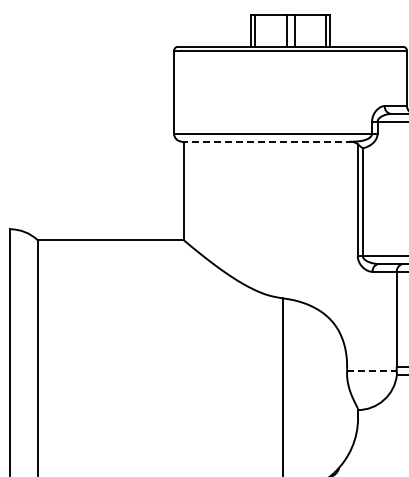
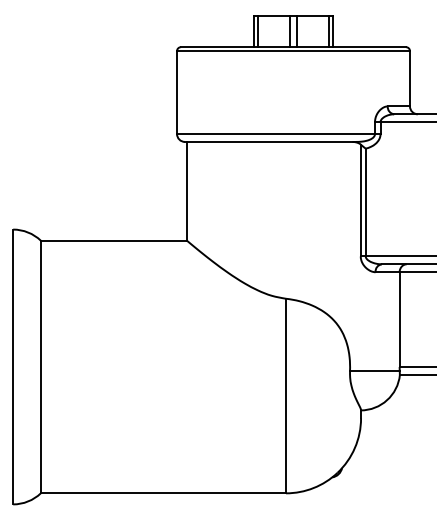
line: (267, 141) -> (270, 141), dashed -> solid
line: (371, 370) -> (374, 370), dashed -> solid

